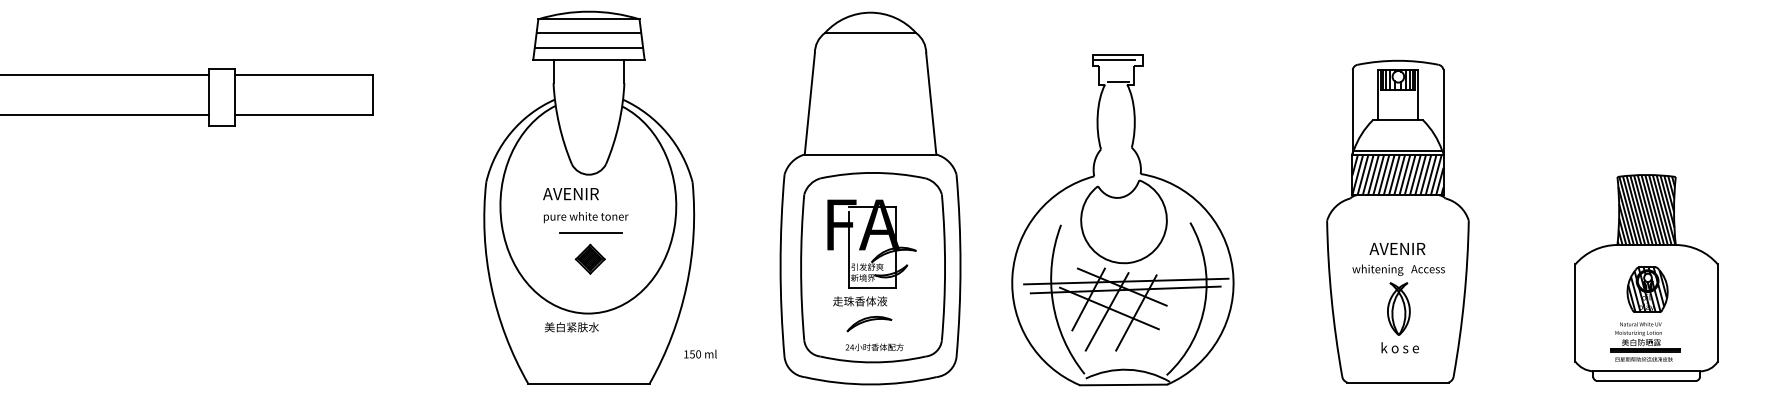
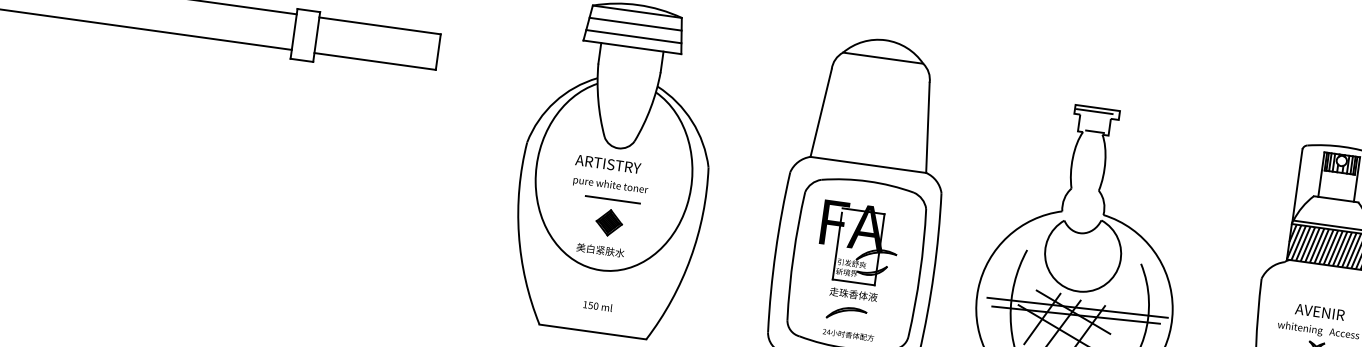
text: (585, 193) -> (613, 164), AVENIR -> ARTISTRY
text: (860, 301) -> (853, 294), moved
text: (571, 327) -> (600, 250), moved
text: (700, 353) -> (597, 305), moved

